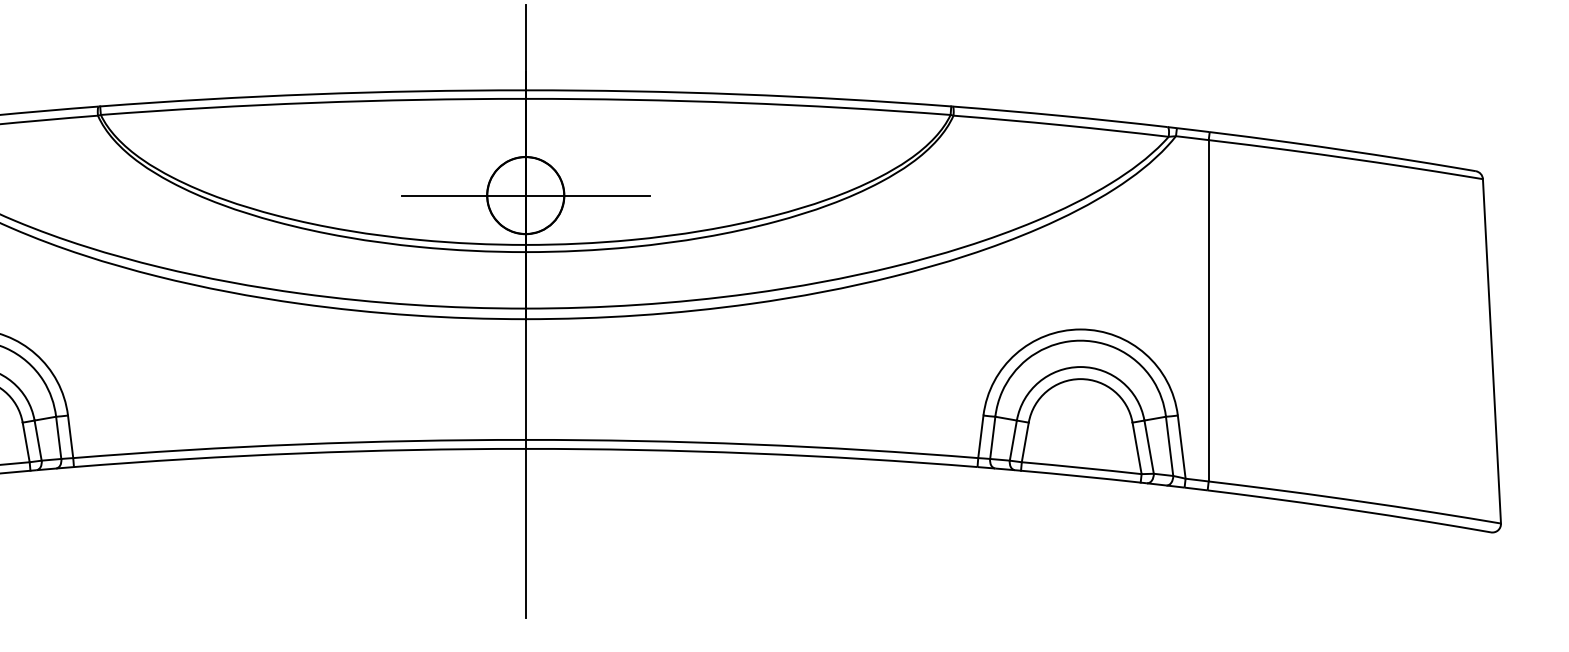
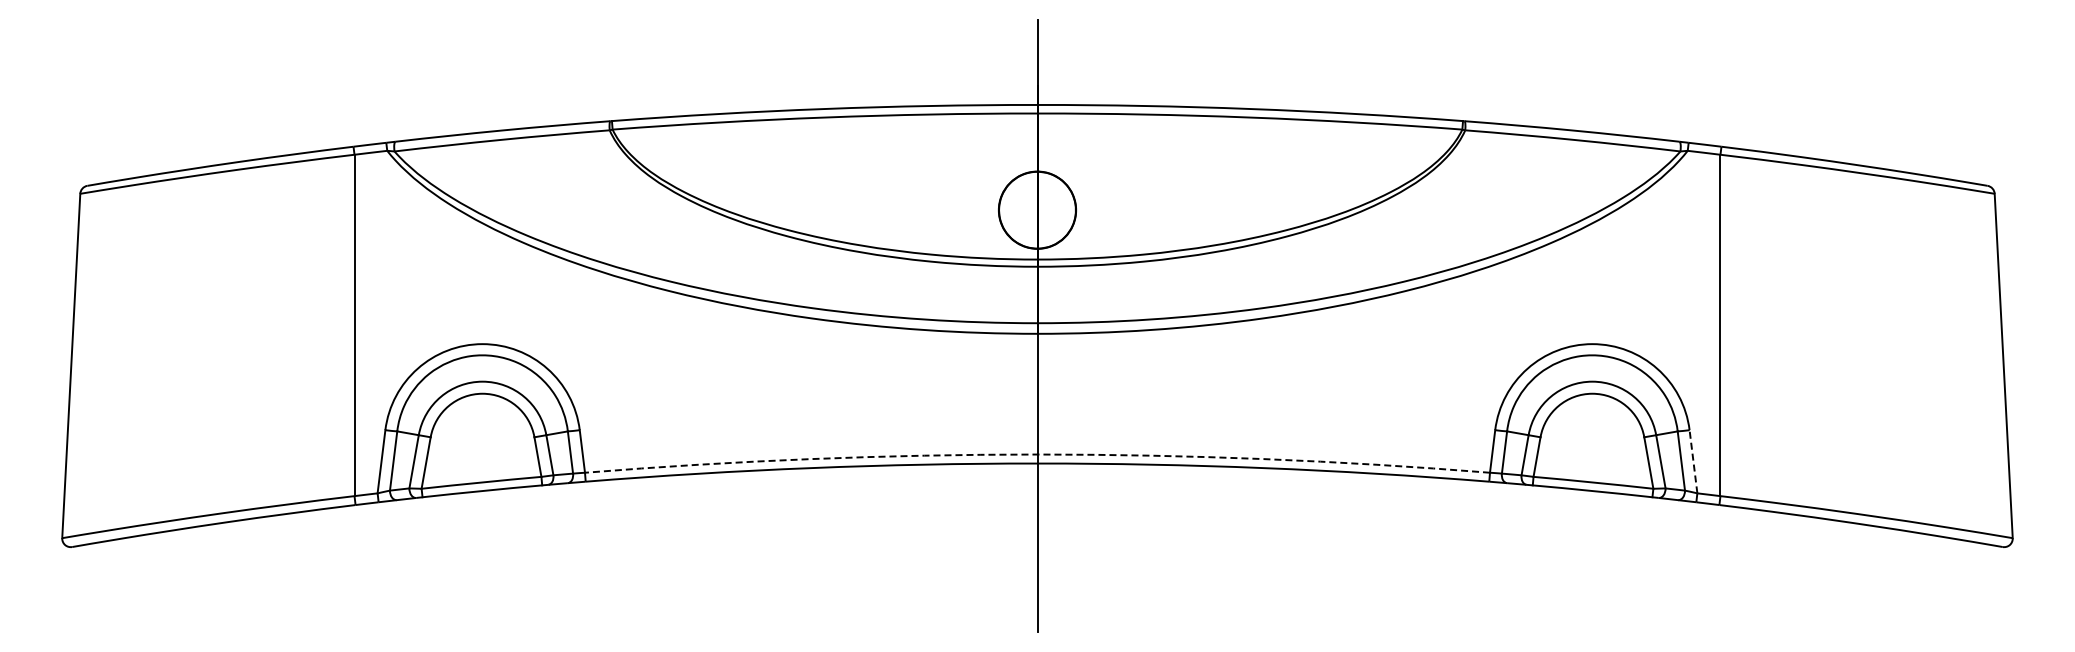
line: (525, 195) -> (1037, 210), removed
arc: (525, 439) -> (1037, 454), solid -> dashed
line: (1181, 446) -> (1693, 461), solid -> dashed

